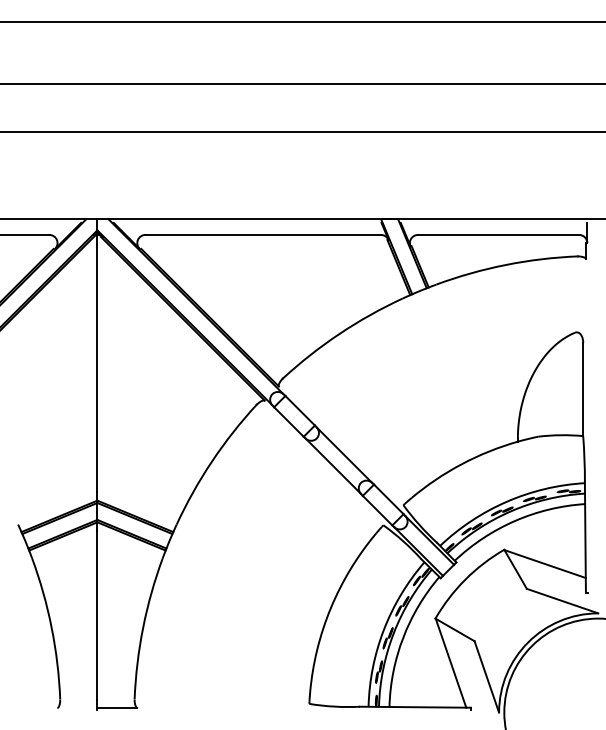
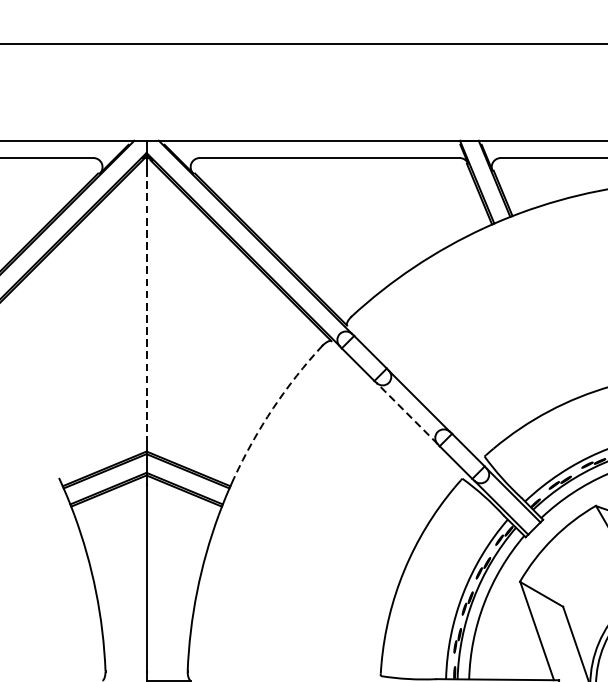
line: (97, 368) -> (146, 305), solid -> dashed
arc: (212, 461) -> (273, 408), solid -> dashed
line: (333, 465) -> (407, 412), solid -> dashed

